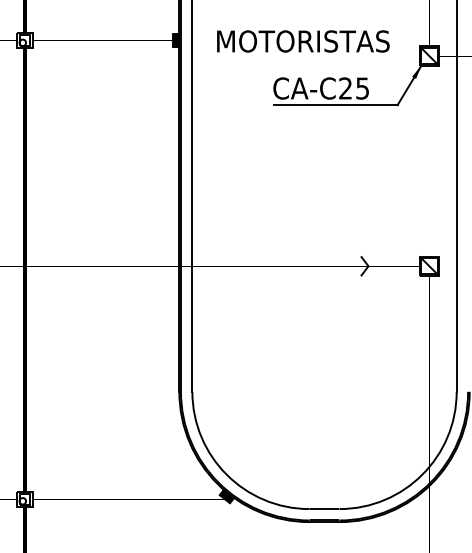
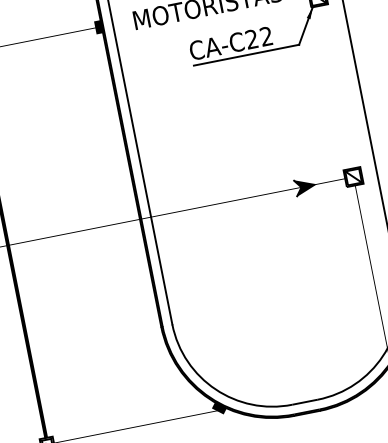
text: (362, 88) -> (266, 36), CA-C25 -> CA-C22
fill: (373, 266) -> (305, 186), added

